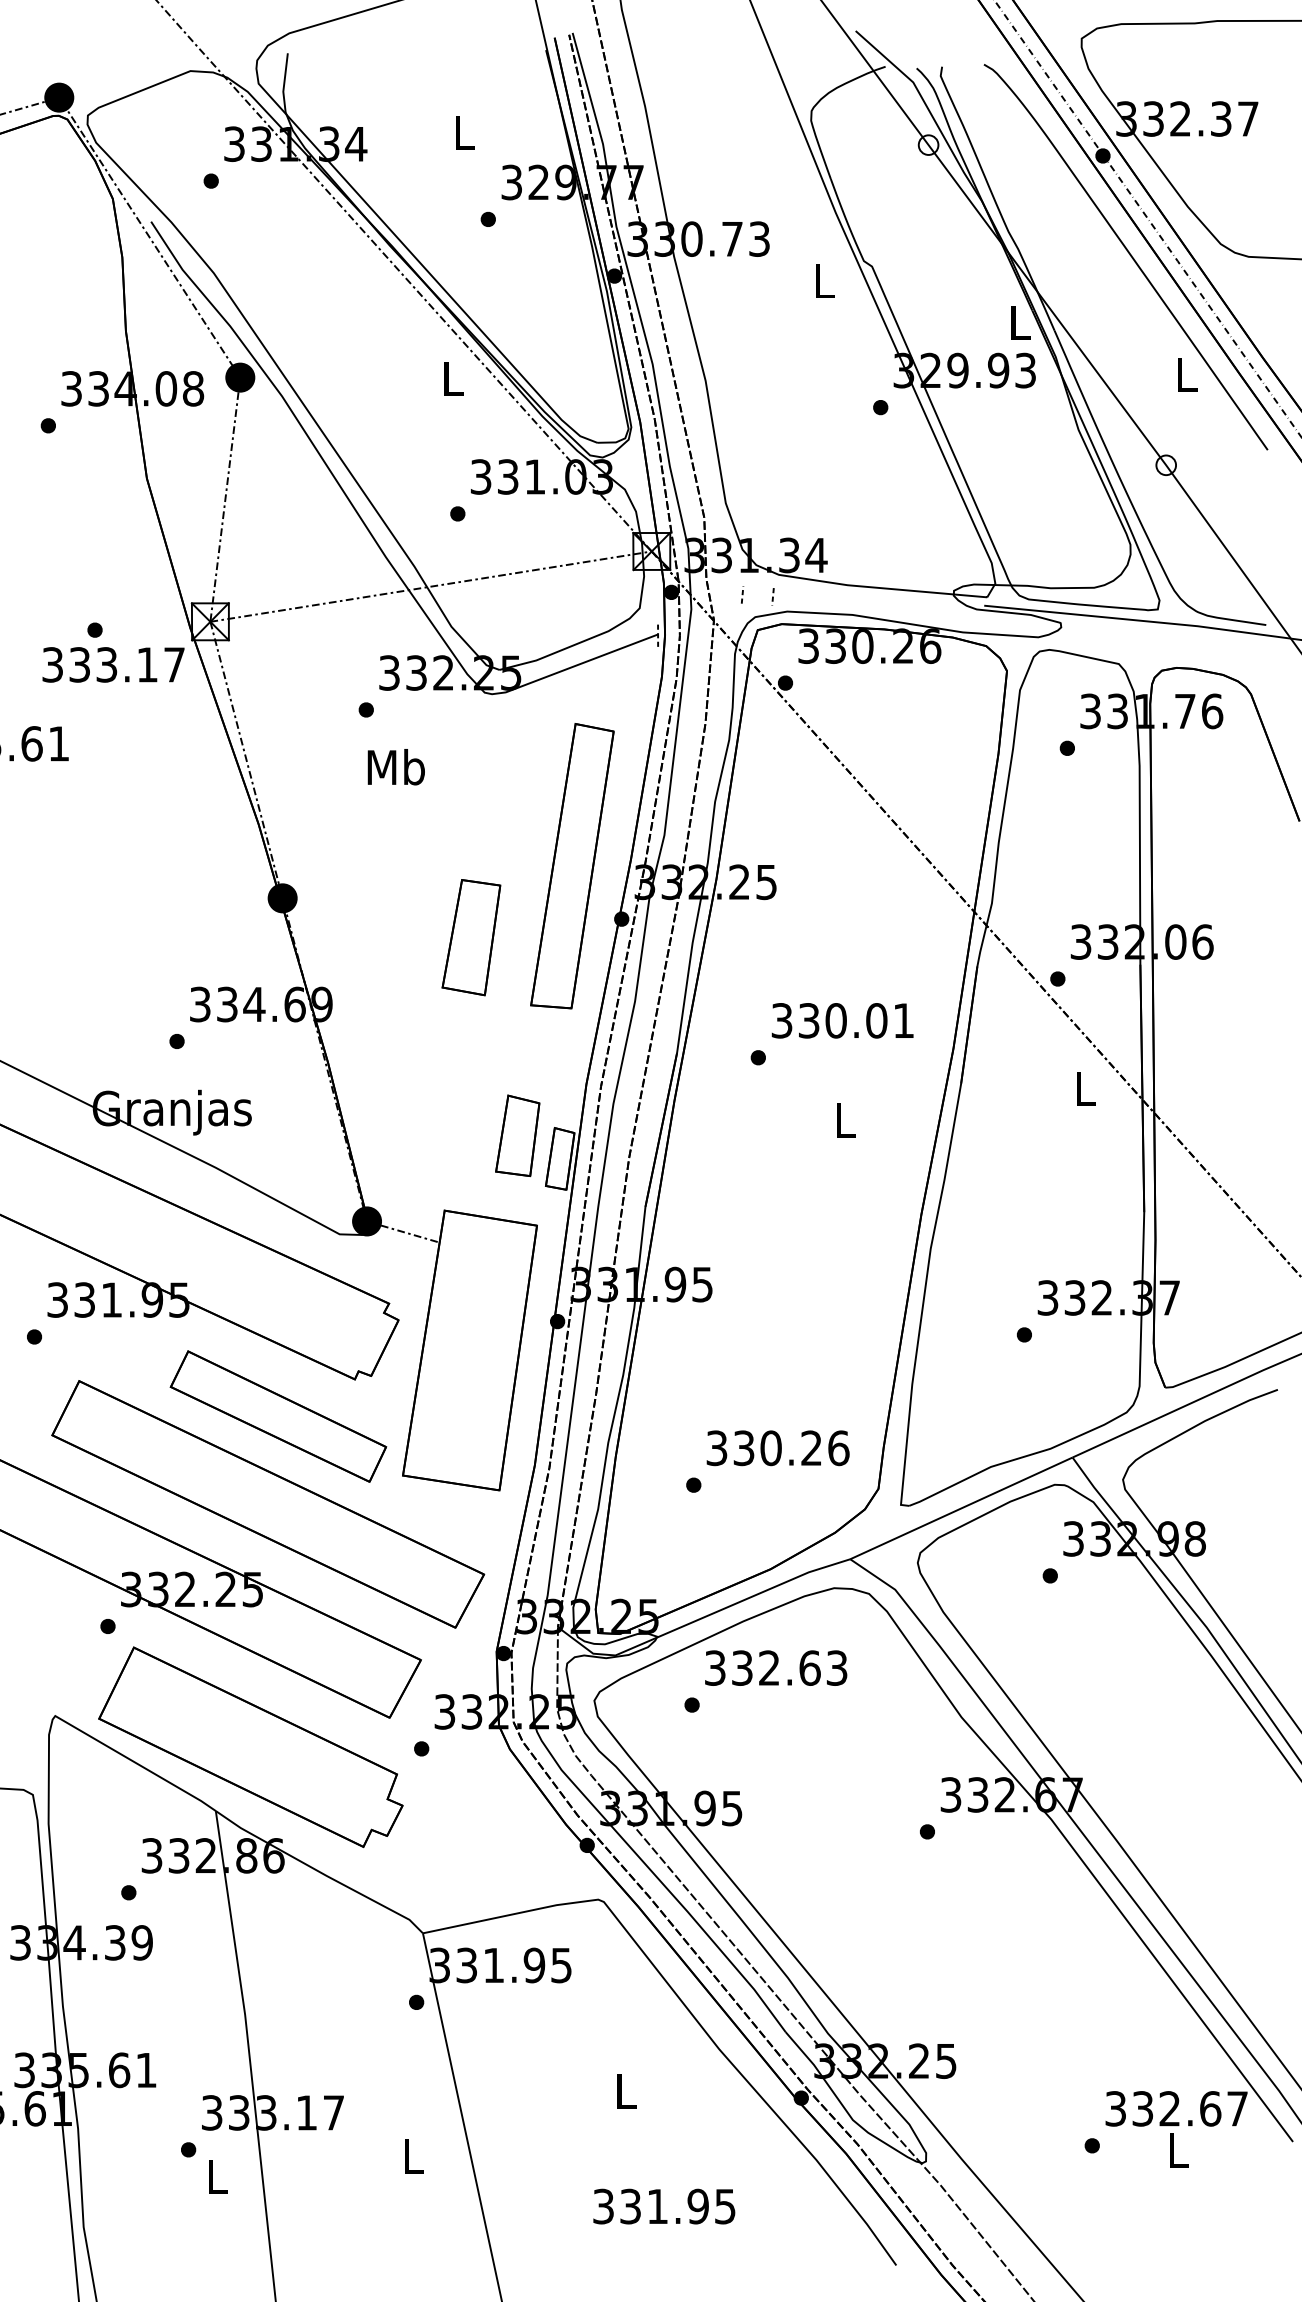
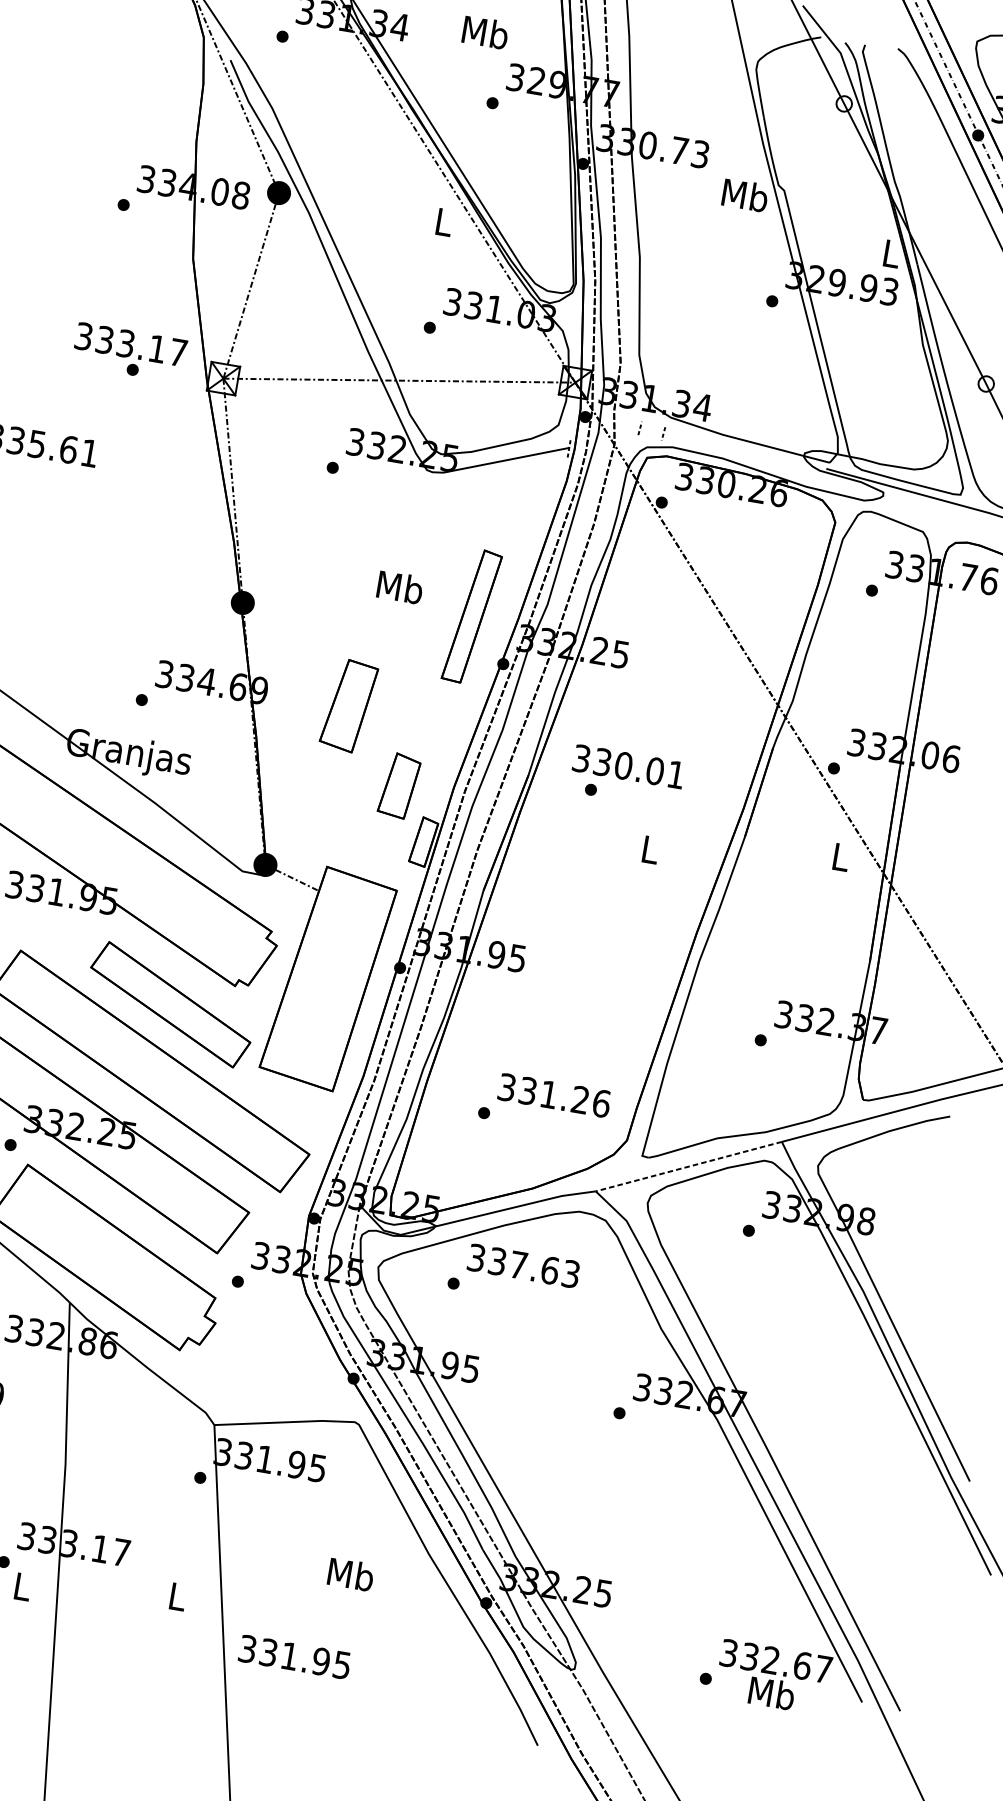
text: (464, 132) -> (485, 32), L -> Mb
text: (823, 280) -> (744, 195), L -> Mb
text: (113, 664) -> (131, 344), moved
text: (395, 767) -> (399, 587), moved
part: (572, 866) -> (472, 616), size x0.6
part: (471, 937) -> (348, 705), moved
text: (842, 1020) -> (628, 766), moved
part: (517, 1135) -> (399, 785), moved
text: (770, 1448) -> (548, 1094), 330.26 -> 331.26
line: (960, 1508) -> (688, 1166), solid -> dashed
text: (769, 1667) -> (518, 1264), 332.63 -> 337.63
text: (625, 2091) -> (350, 1574), L -> Mb
text: (1177, 2149) -> (771, 1693), L -> Mb
text: (664, 2206) -> (295, 1657), moved

